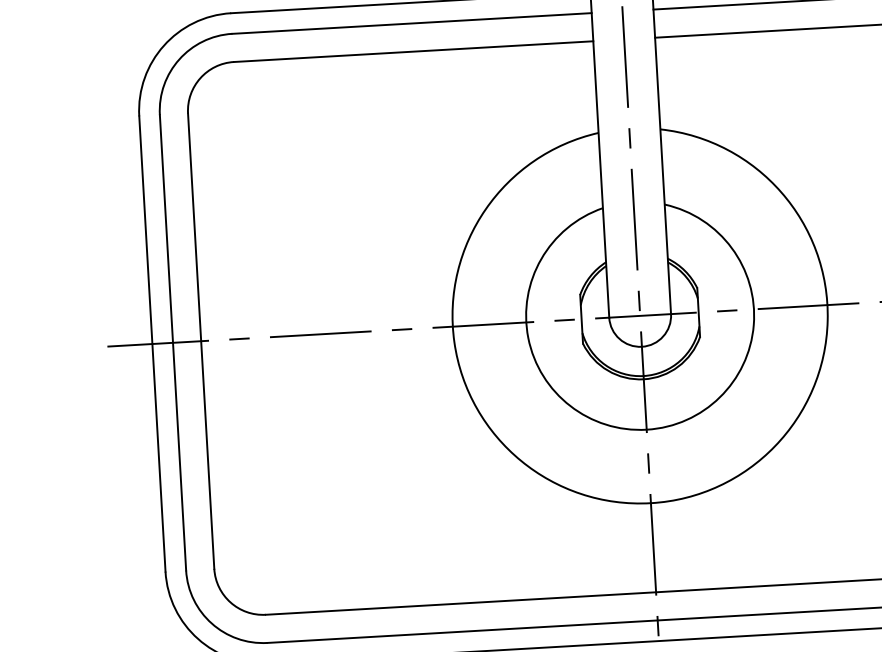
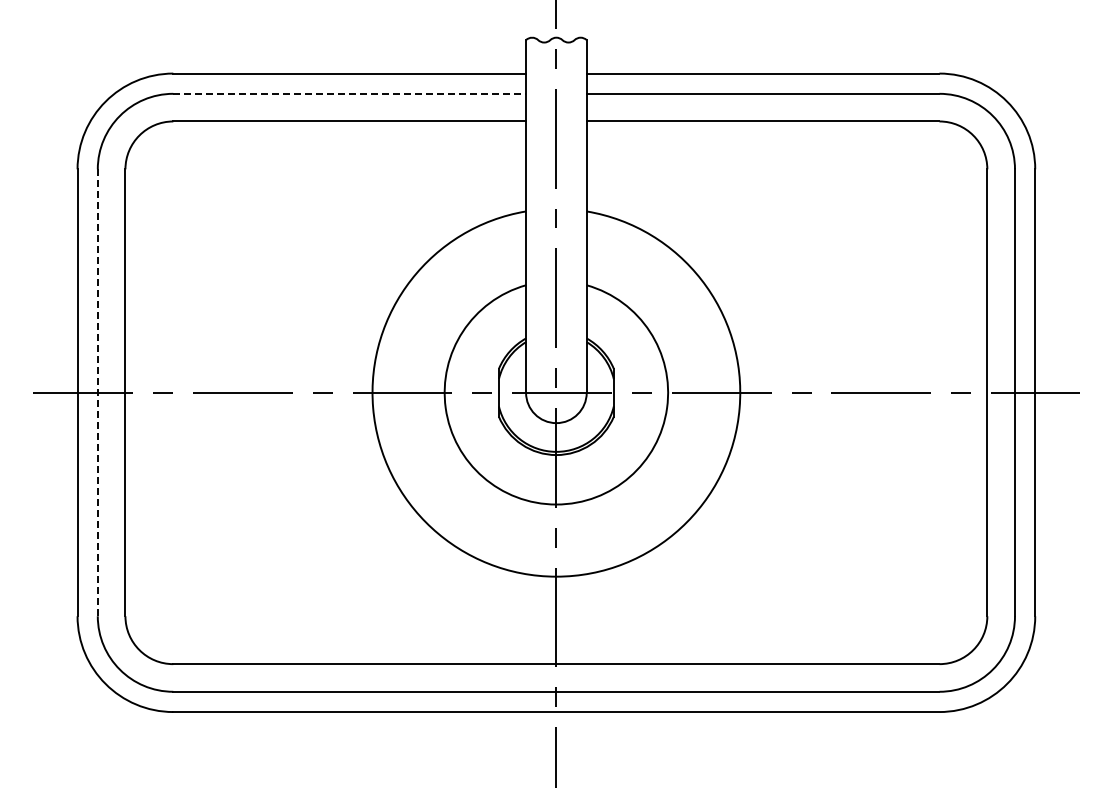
line: (412, 23) -> (350, 93), solid -> dashed
line: (172, 342) -> (97, 392), solid -> dashed

